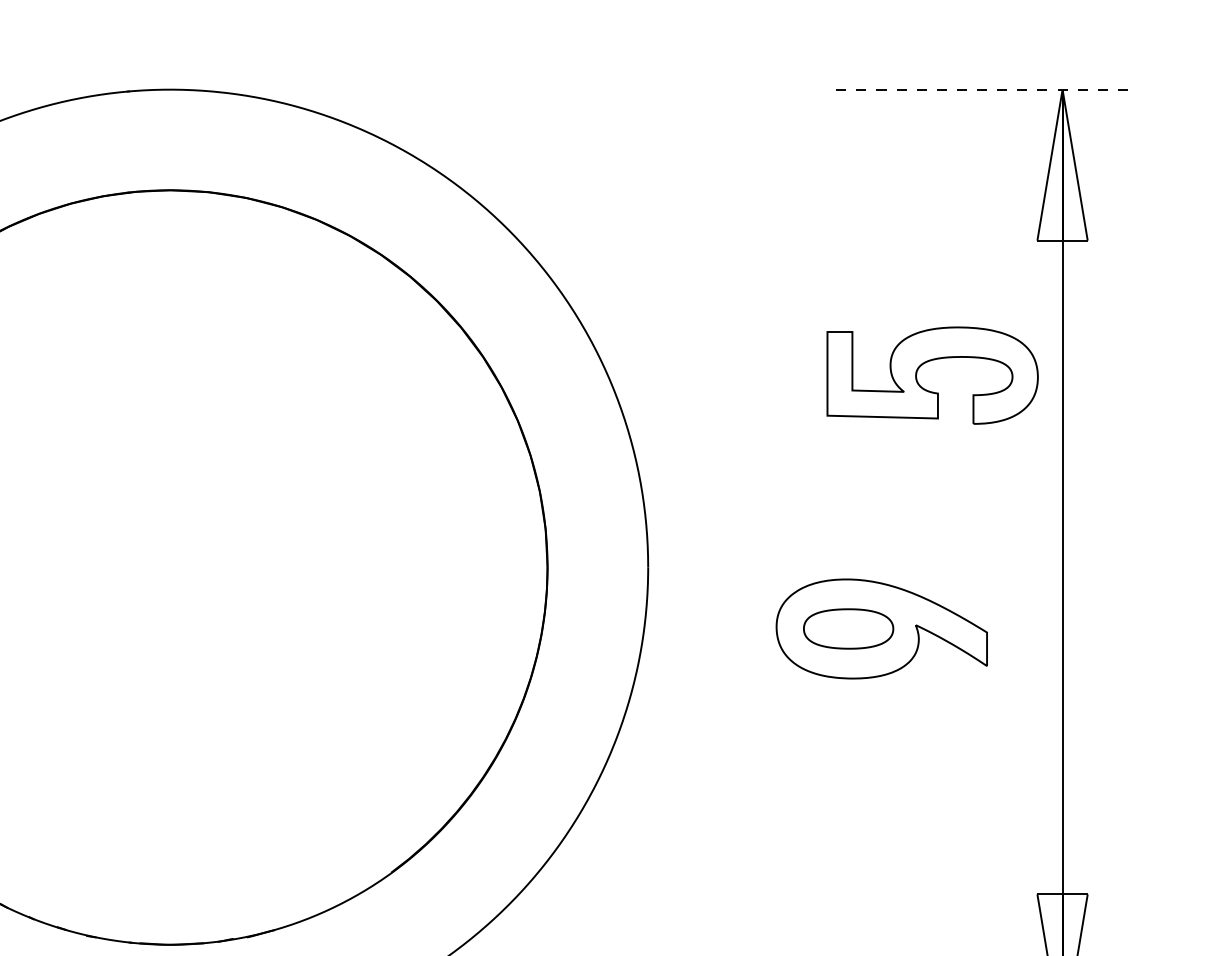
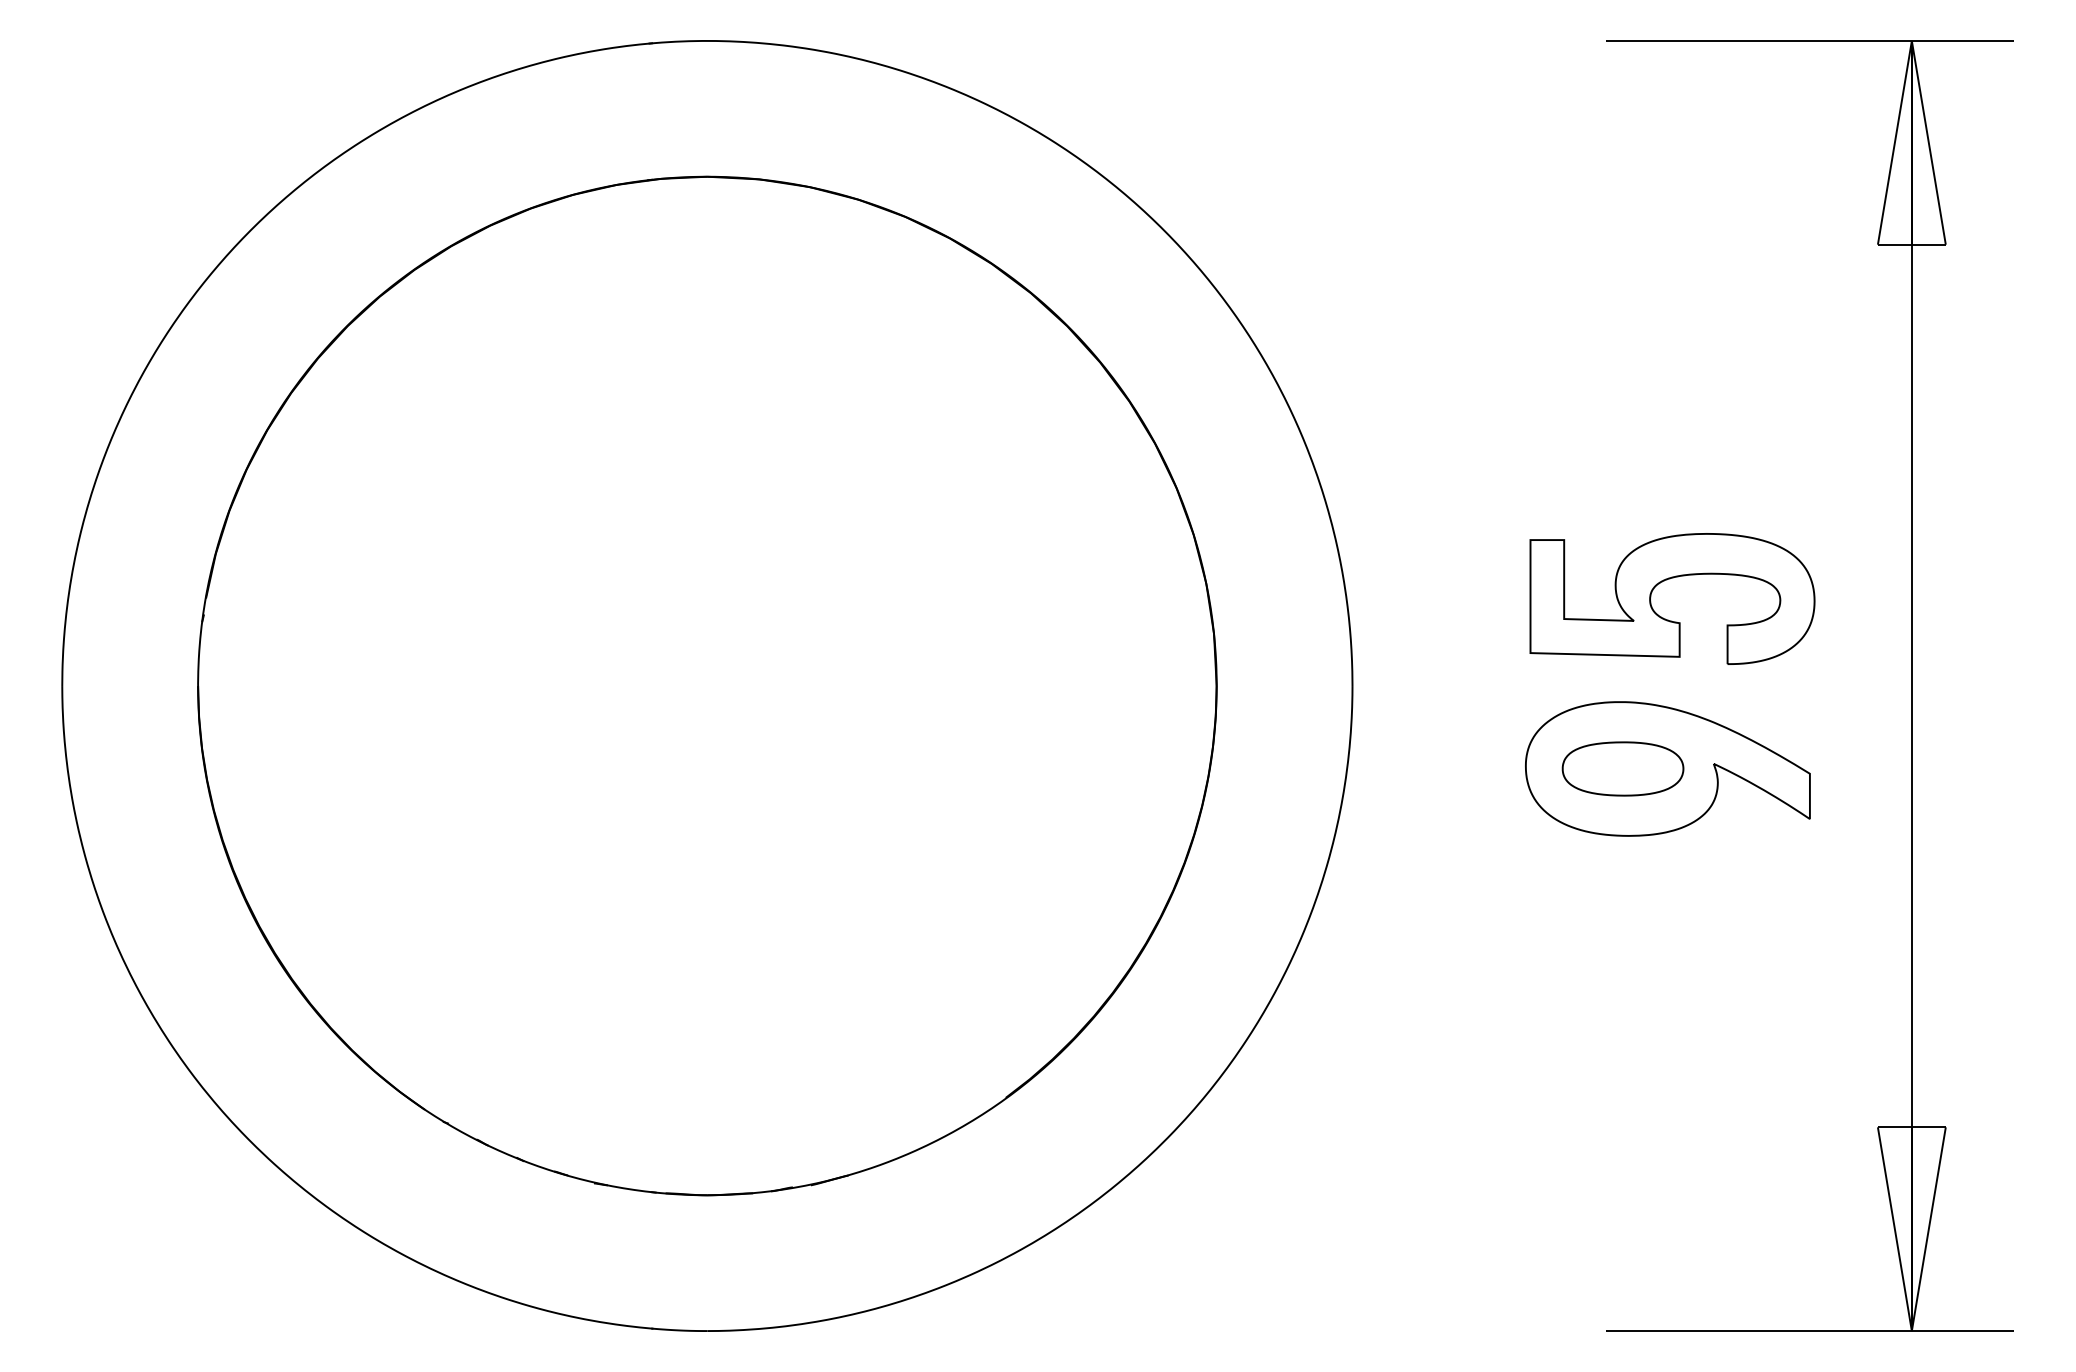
line: (986, 90) -> (1809, 41), dashed -> solid
part: (926, 362) -> (1664, 581), moved

